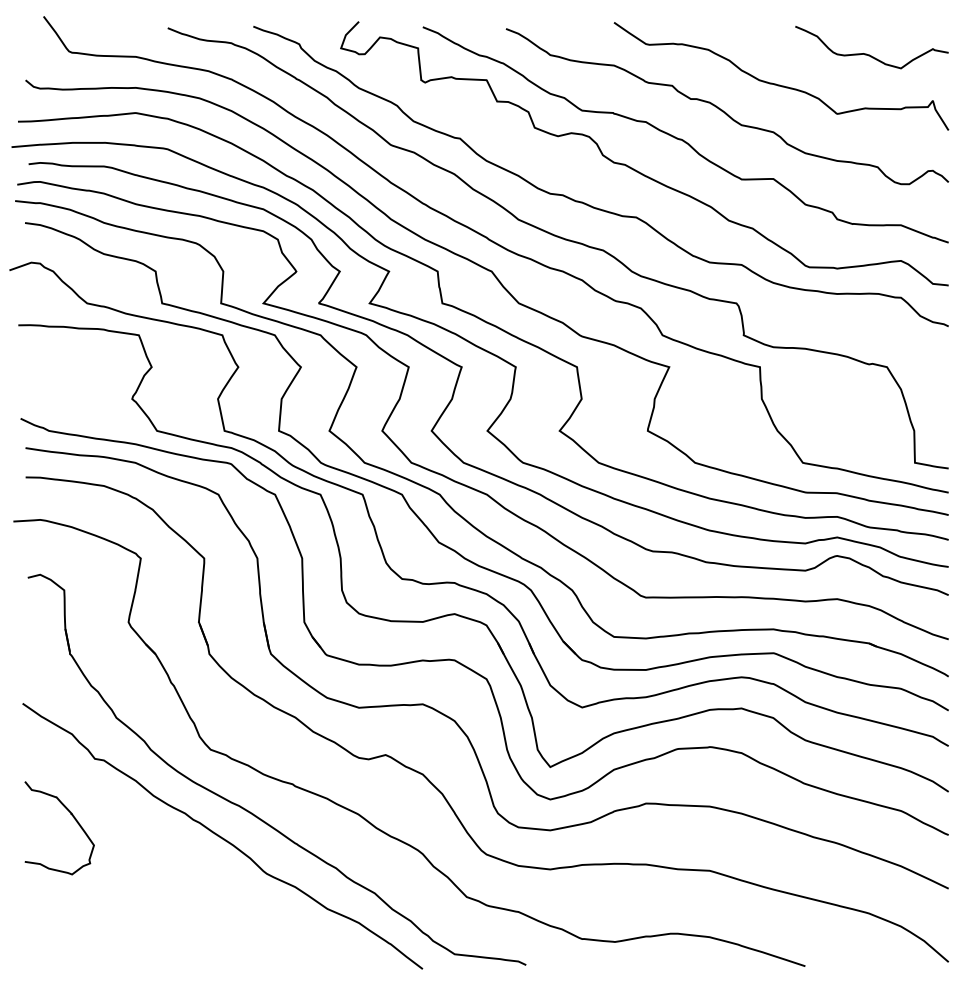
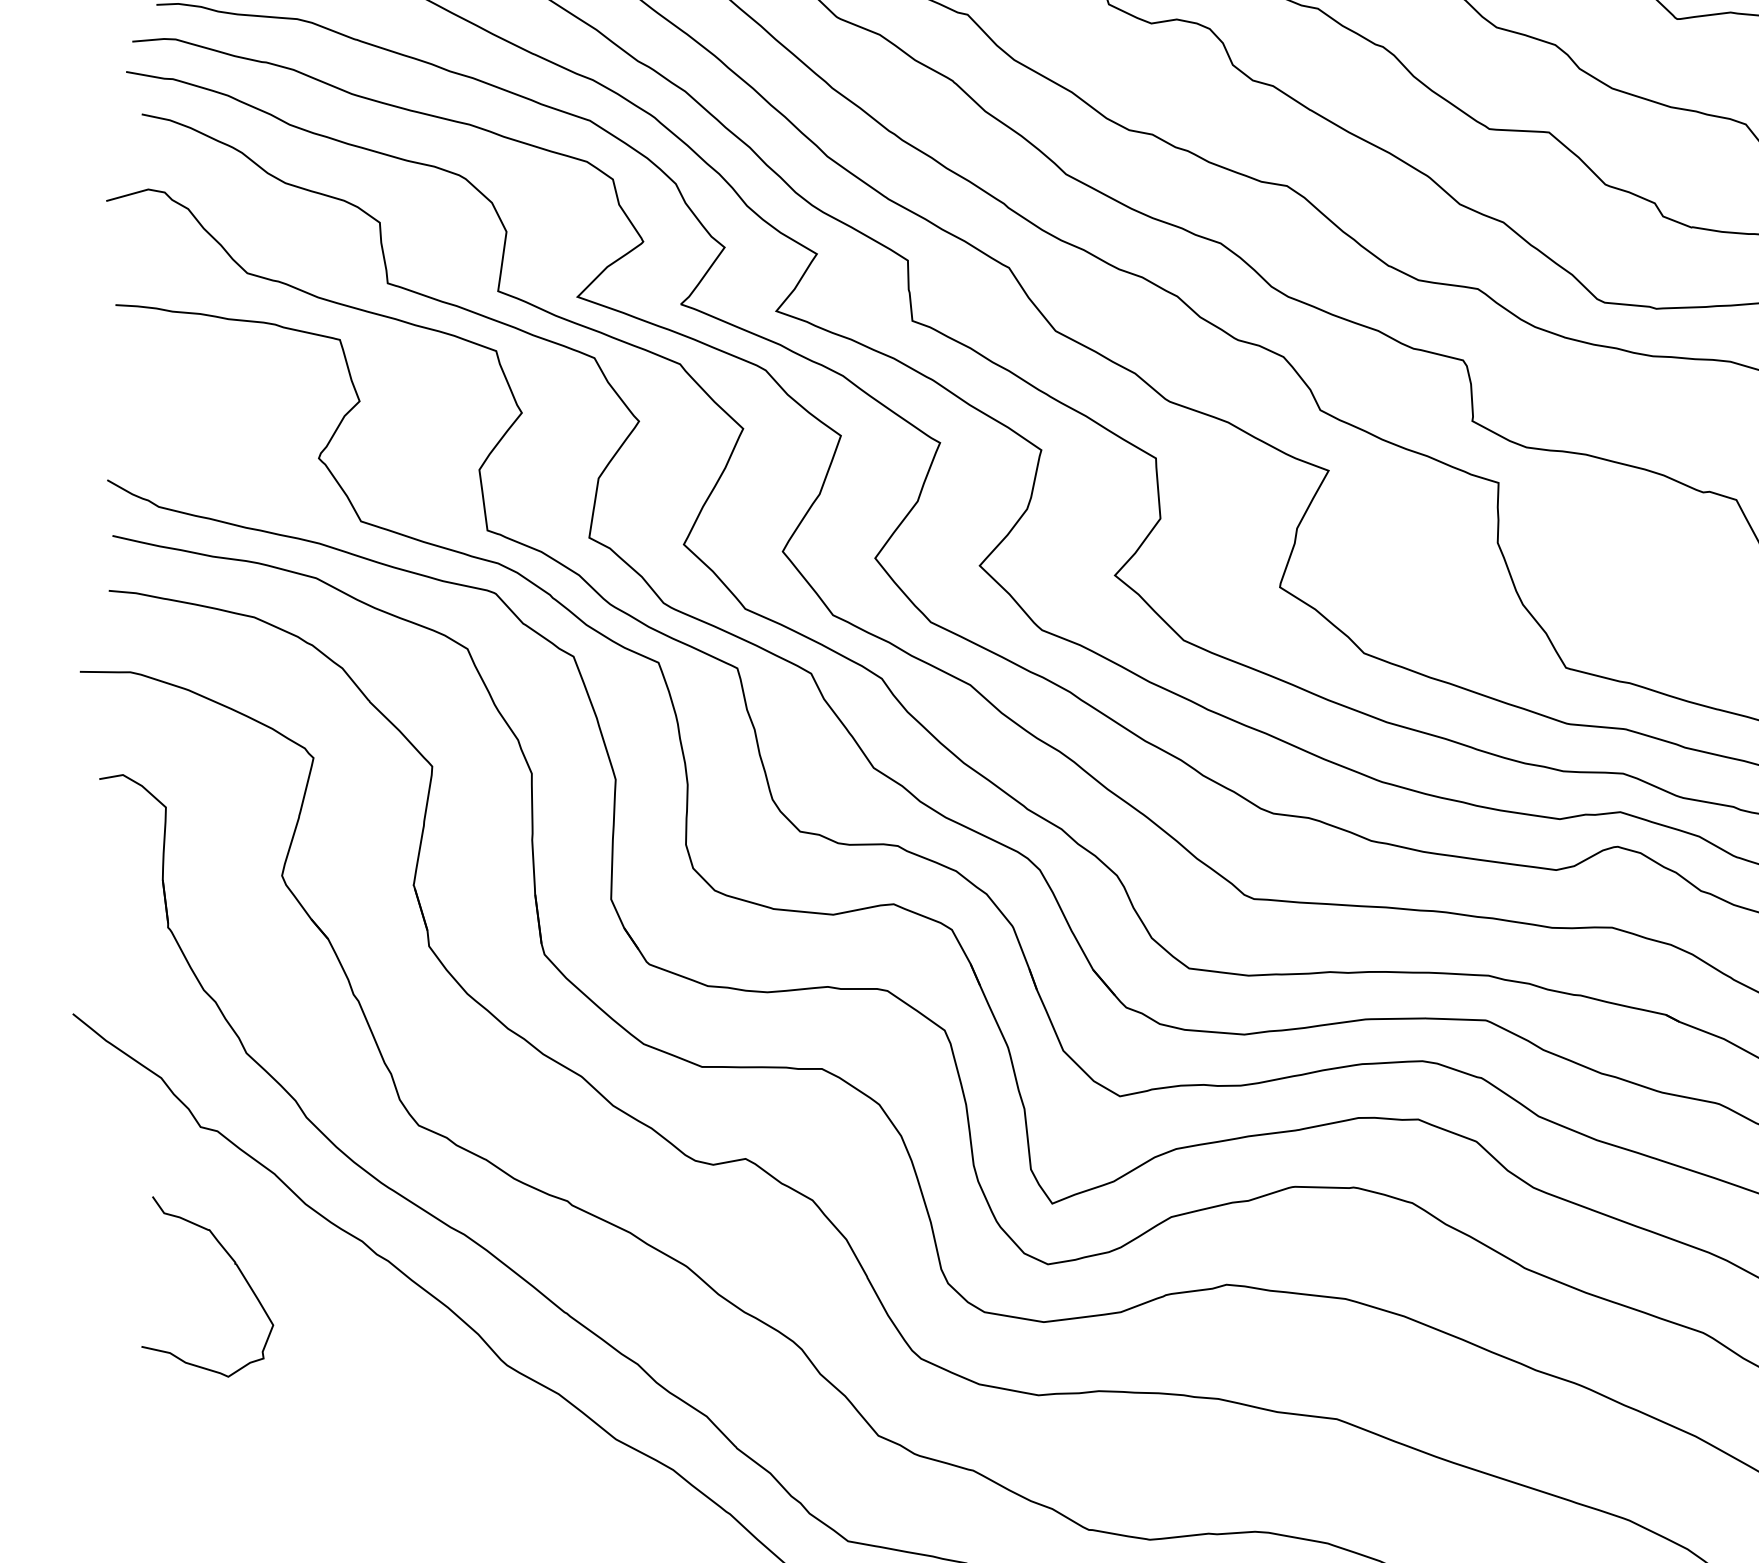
curve: (73, 818) -> (238, 1272), moved

